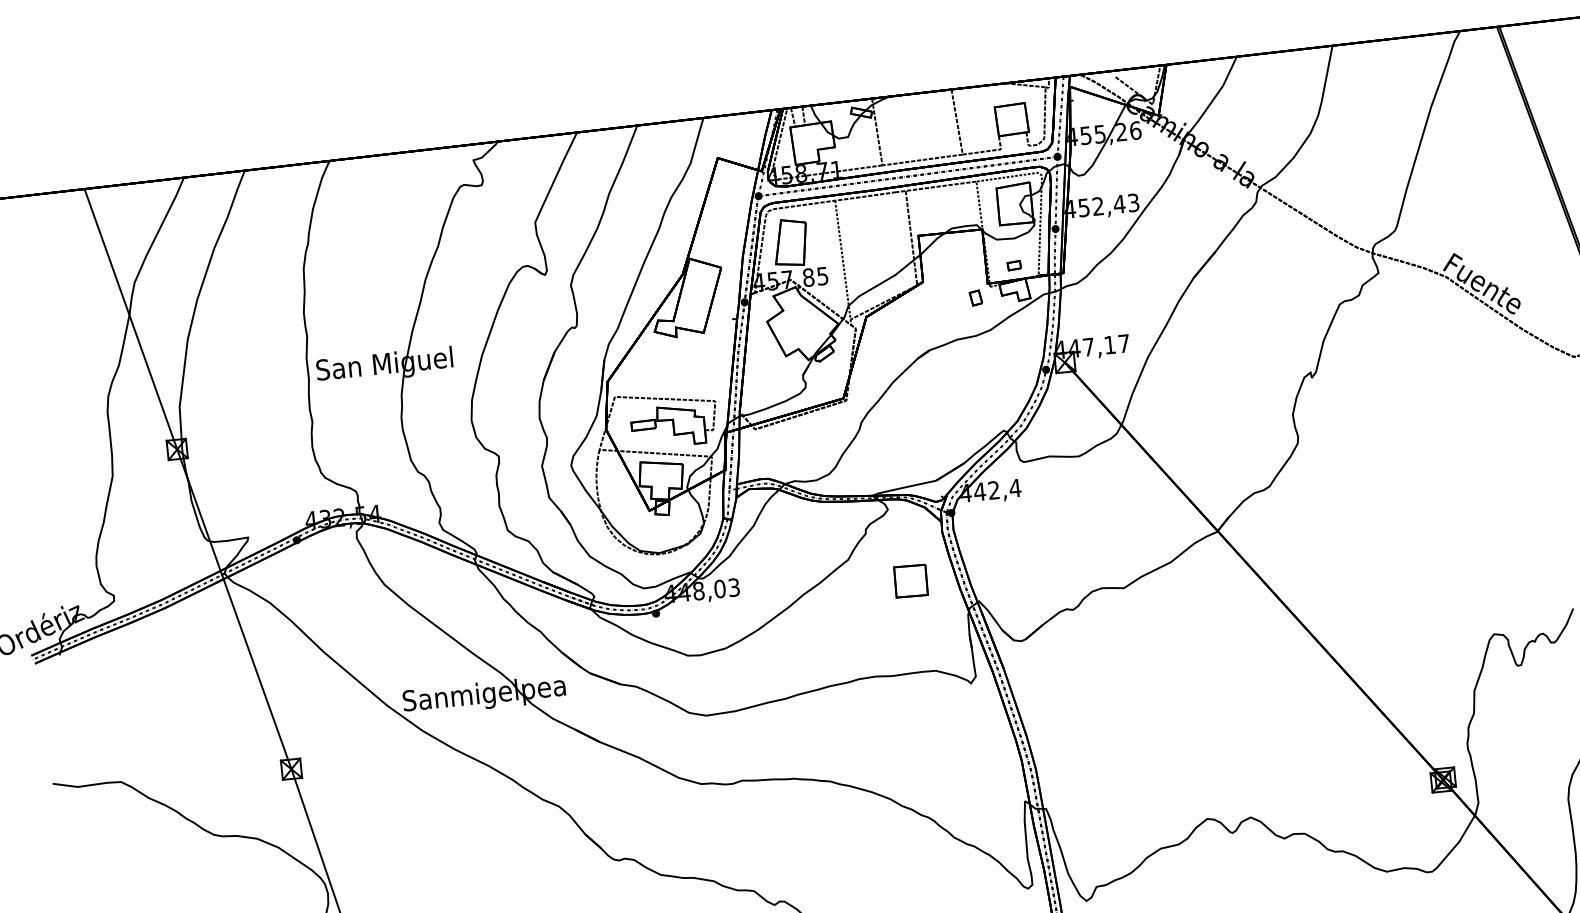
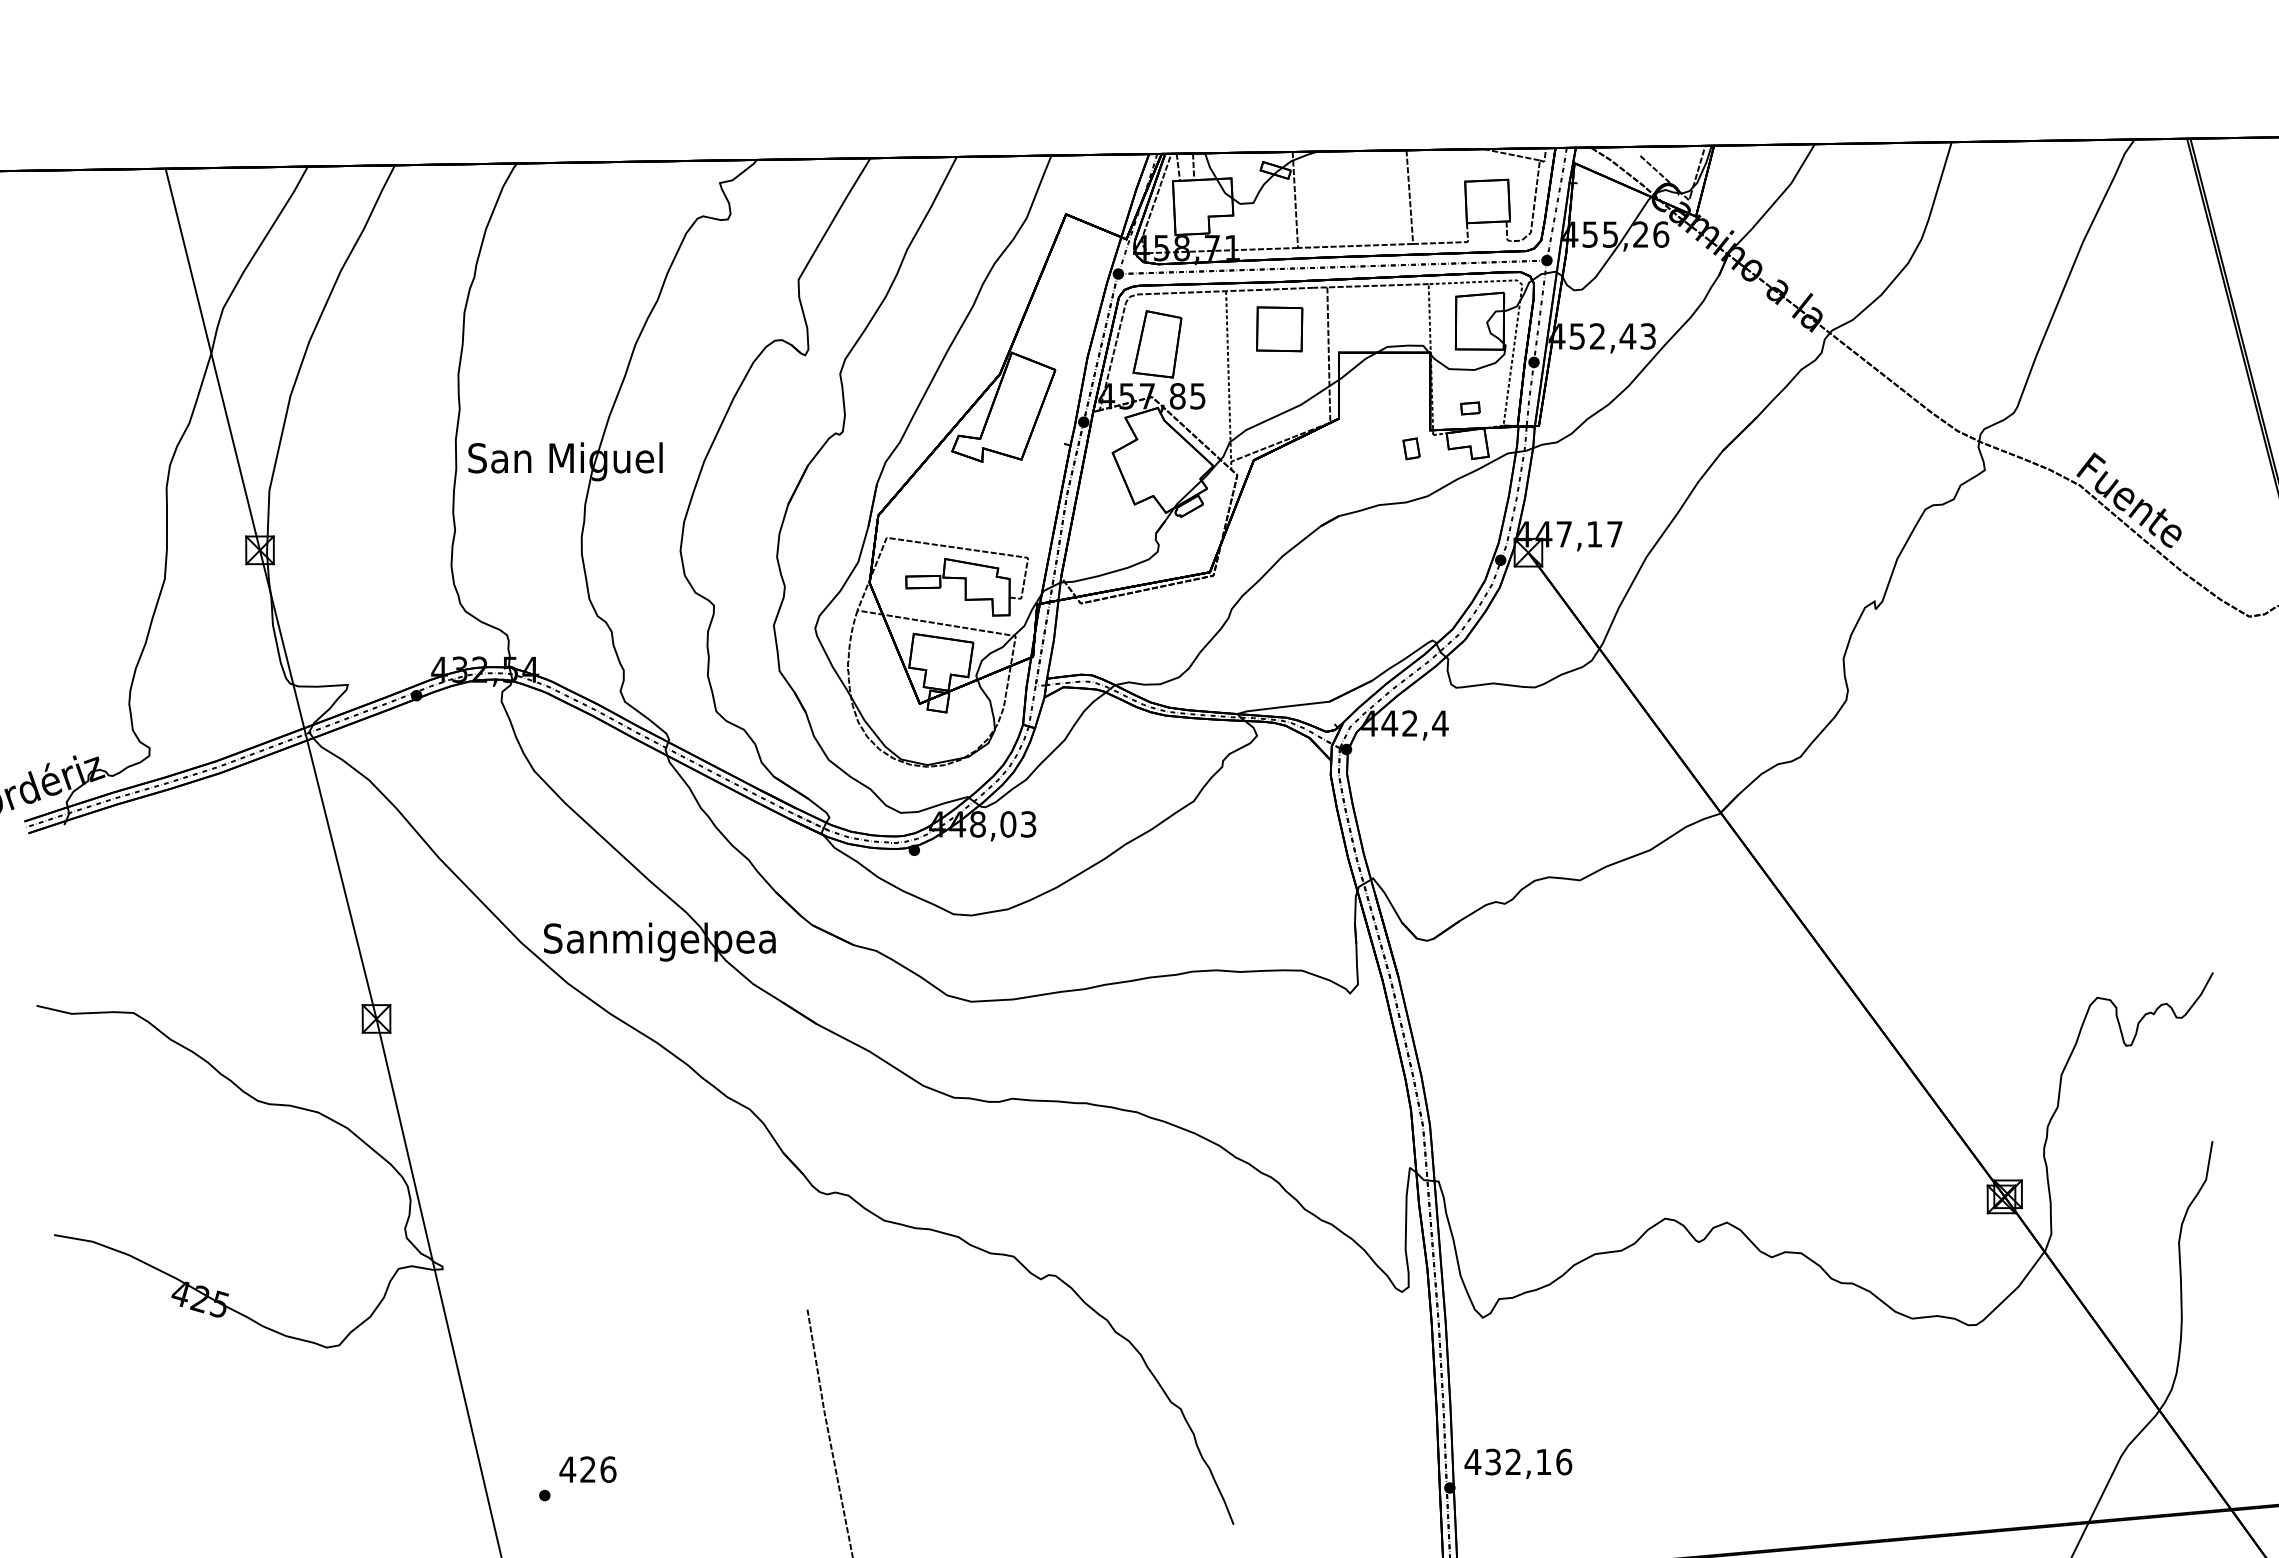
part: (910, 581) -> (1279, 329), moved

